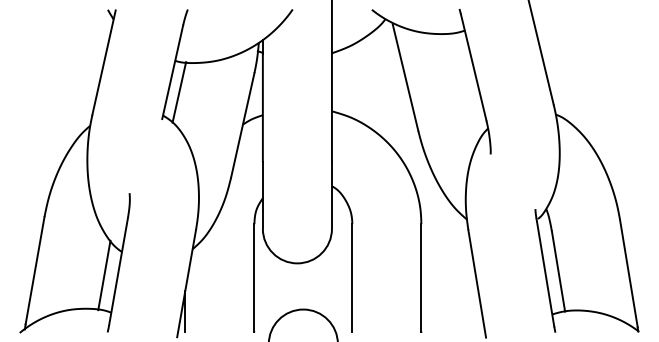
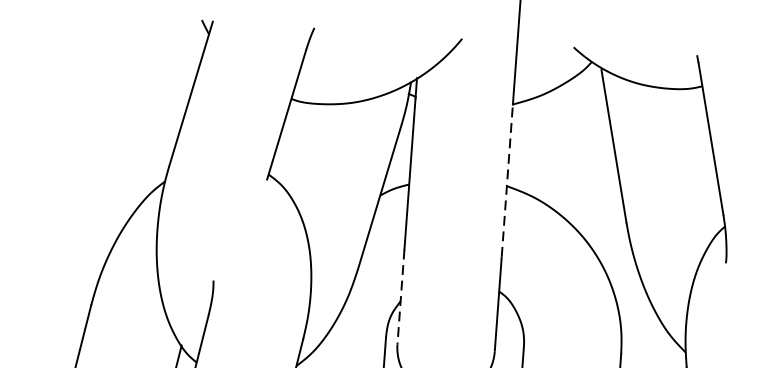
line: (179, 92) -> (294, 143), removed
line: (331, 107) -> (506, 180), solid -> dashed
line: (262, 195) -> (400, 297), solid -> dashed

